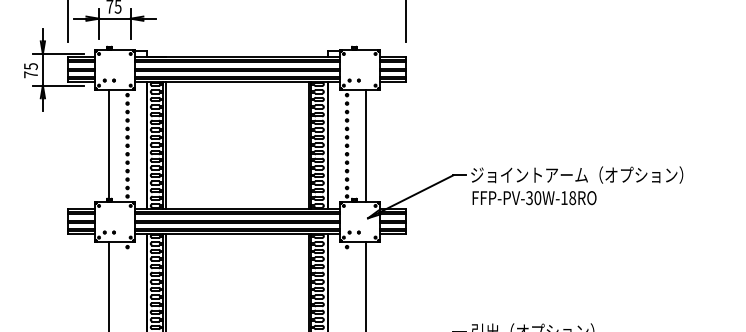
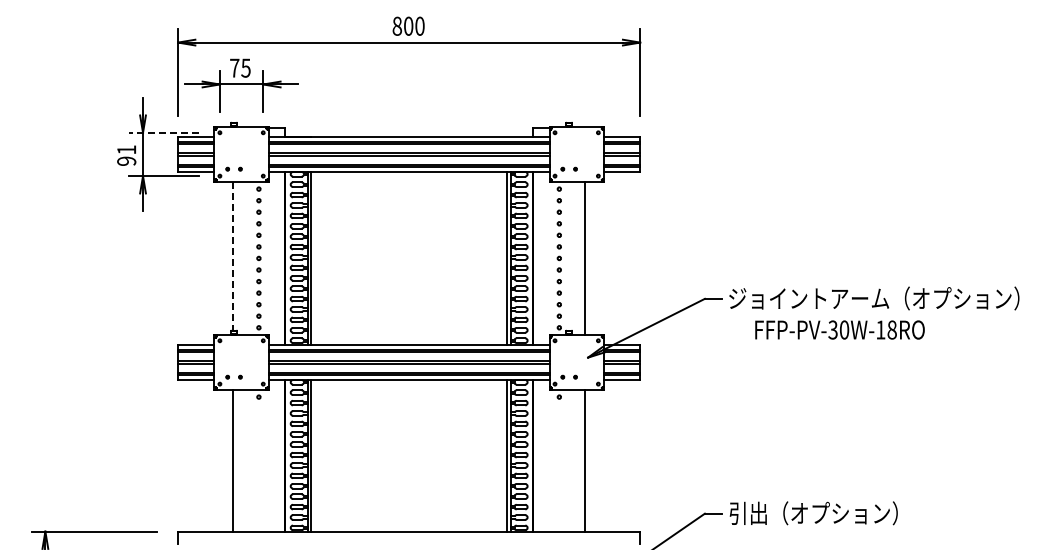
line: (58, 53) -> (164, 132), solid -> dashed
text: (30, 70) -> (126, 155), 75 -> 91
line: (108, 144) -> (232, 256), solid -> dashed
text: (534, 197) -> (839, 329), moved

